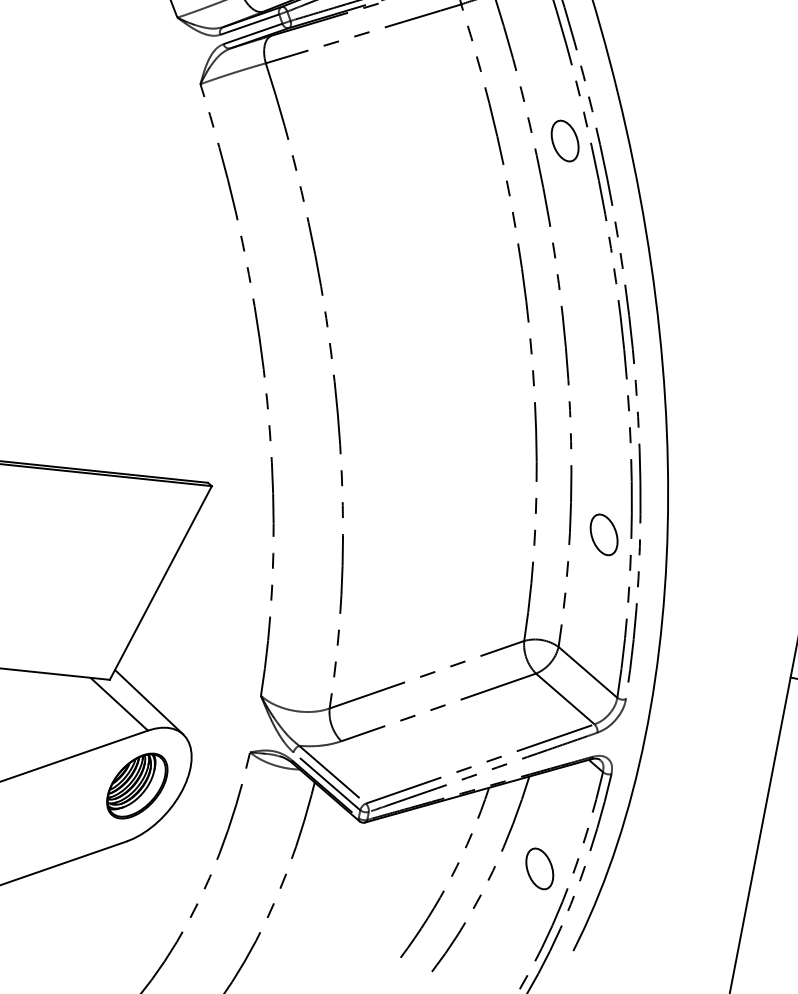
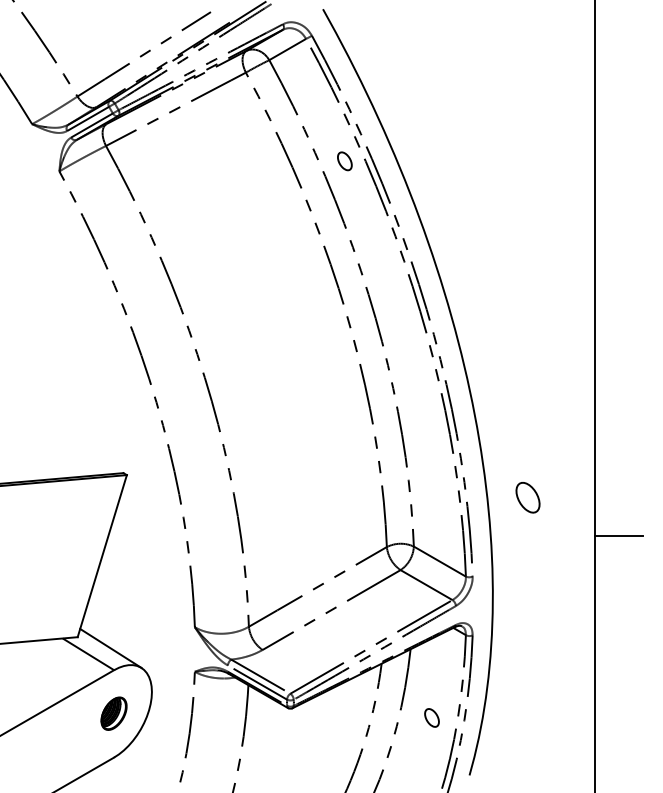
part: (564, 141) -> (344, 161), size x0.6
part: (603, 534) -> (527, 497), moved
part: (136, 785) -> (113, 713), size x0.6
part: (539, 868) -> (431, 717), size x0.6

